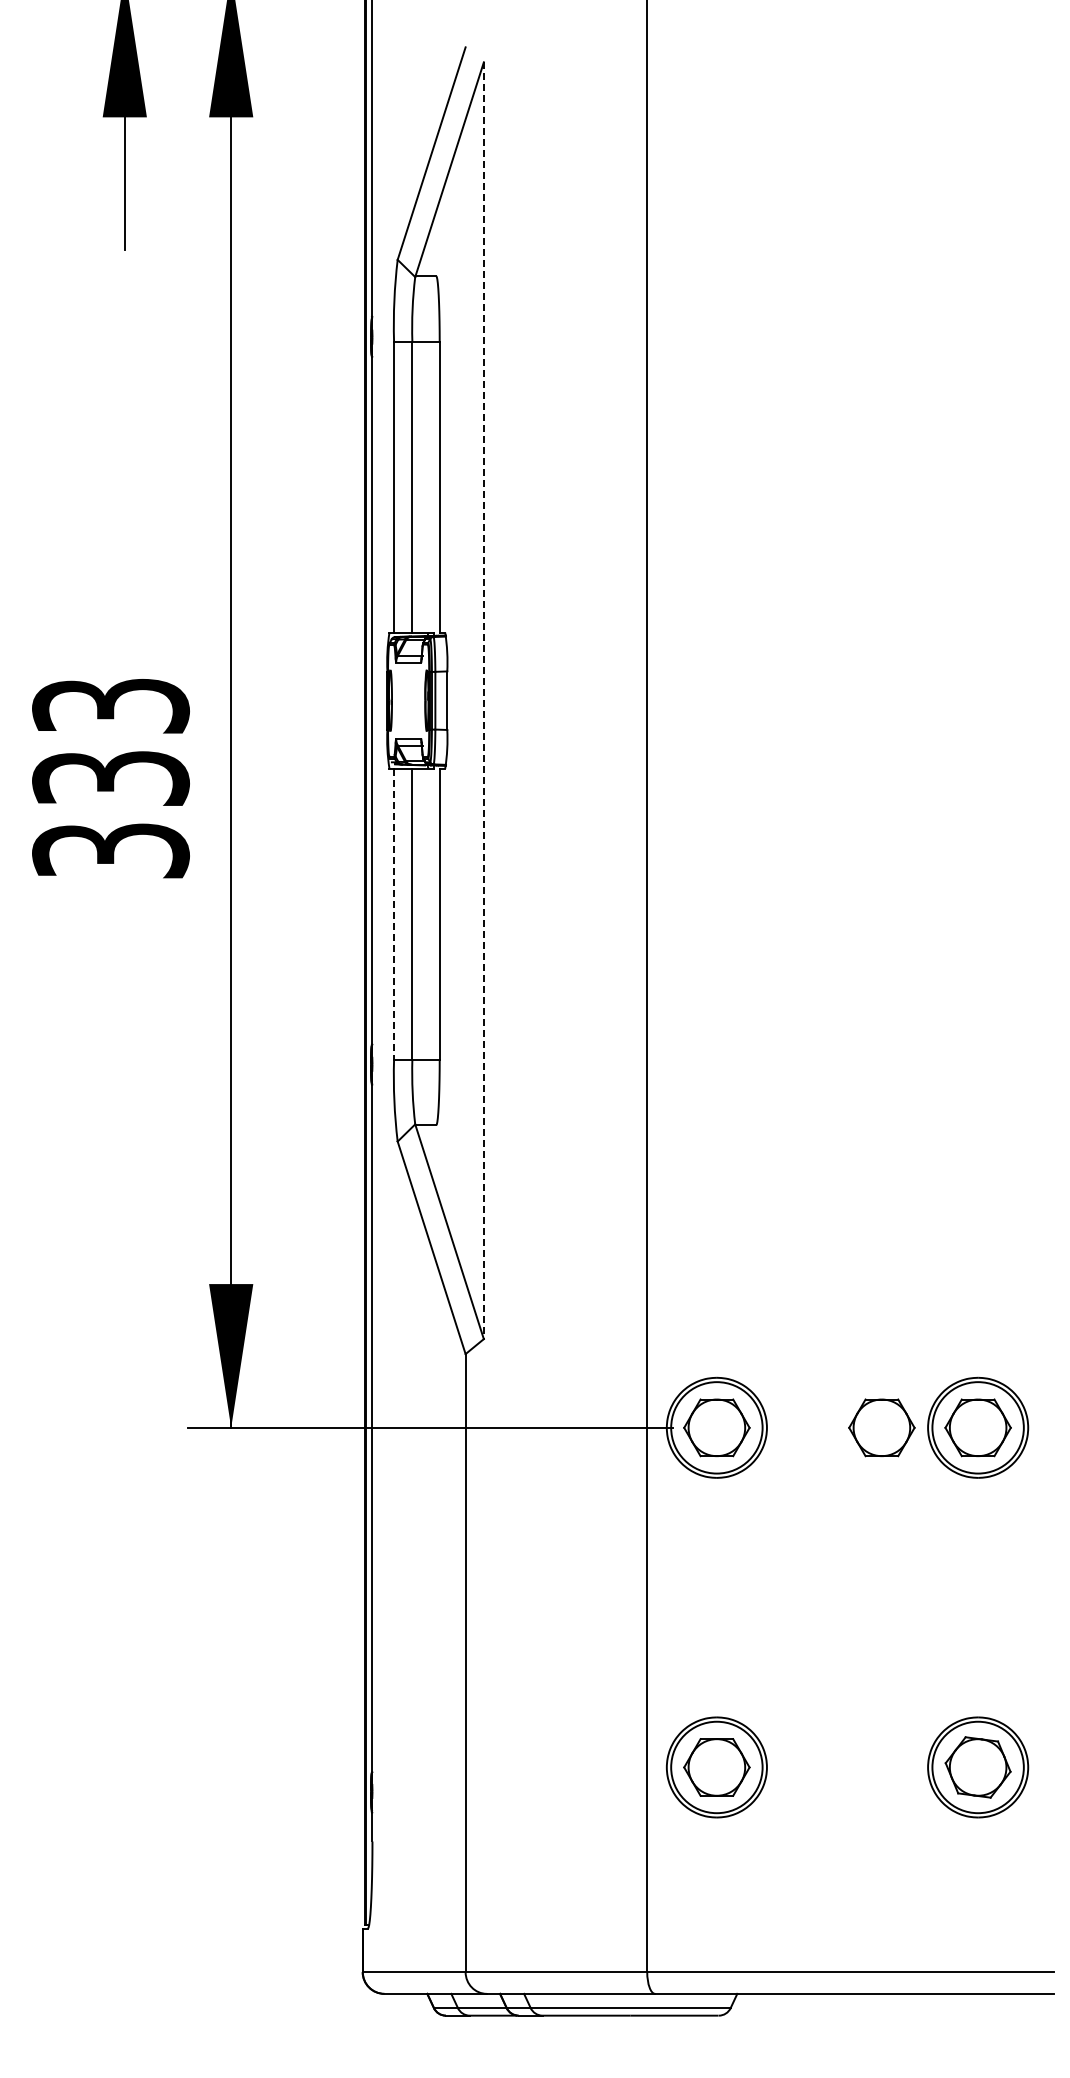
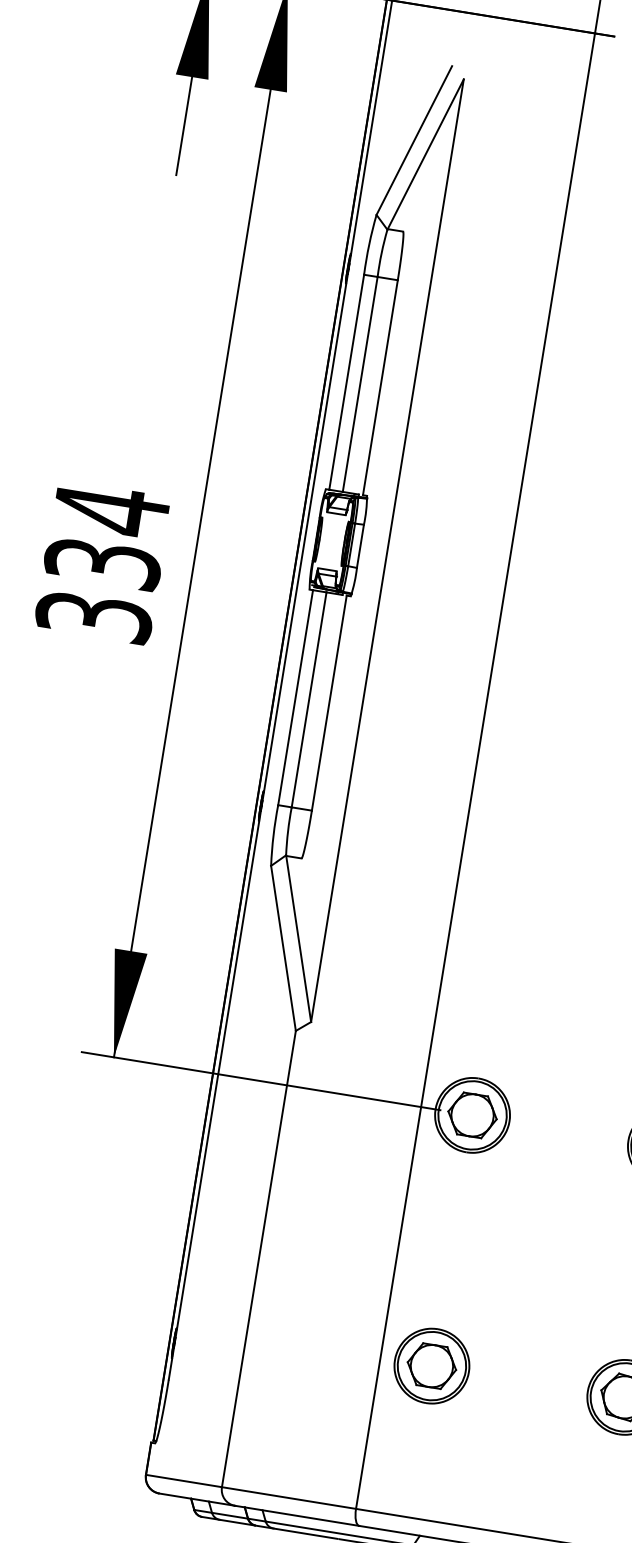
line: (483, 701) -> (387, 551), dashed -> solid
text: (110, 706) -> (111, 510), 333 -> 334
line: (394, 914) -> (295, 697), dashed -> solid
part: (881, 1427) -> (594, 1134), removed

